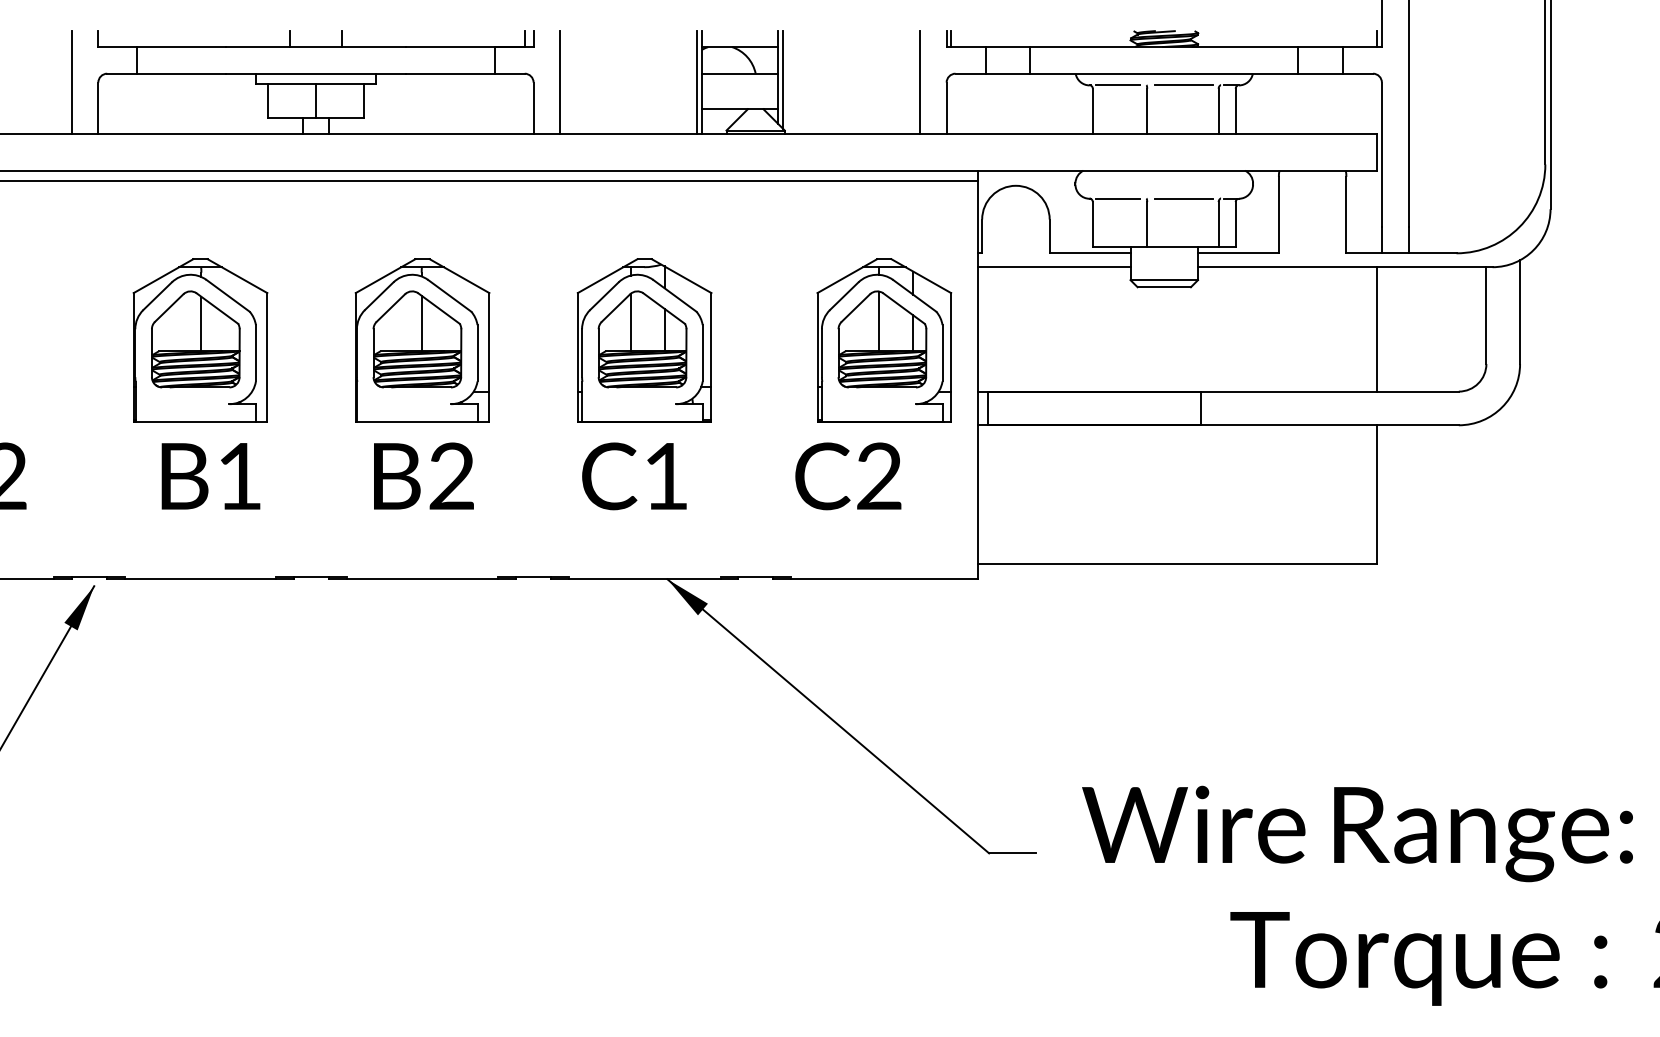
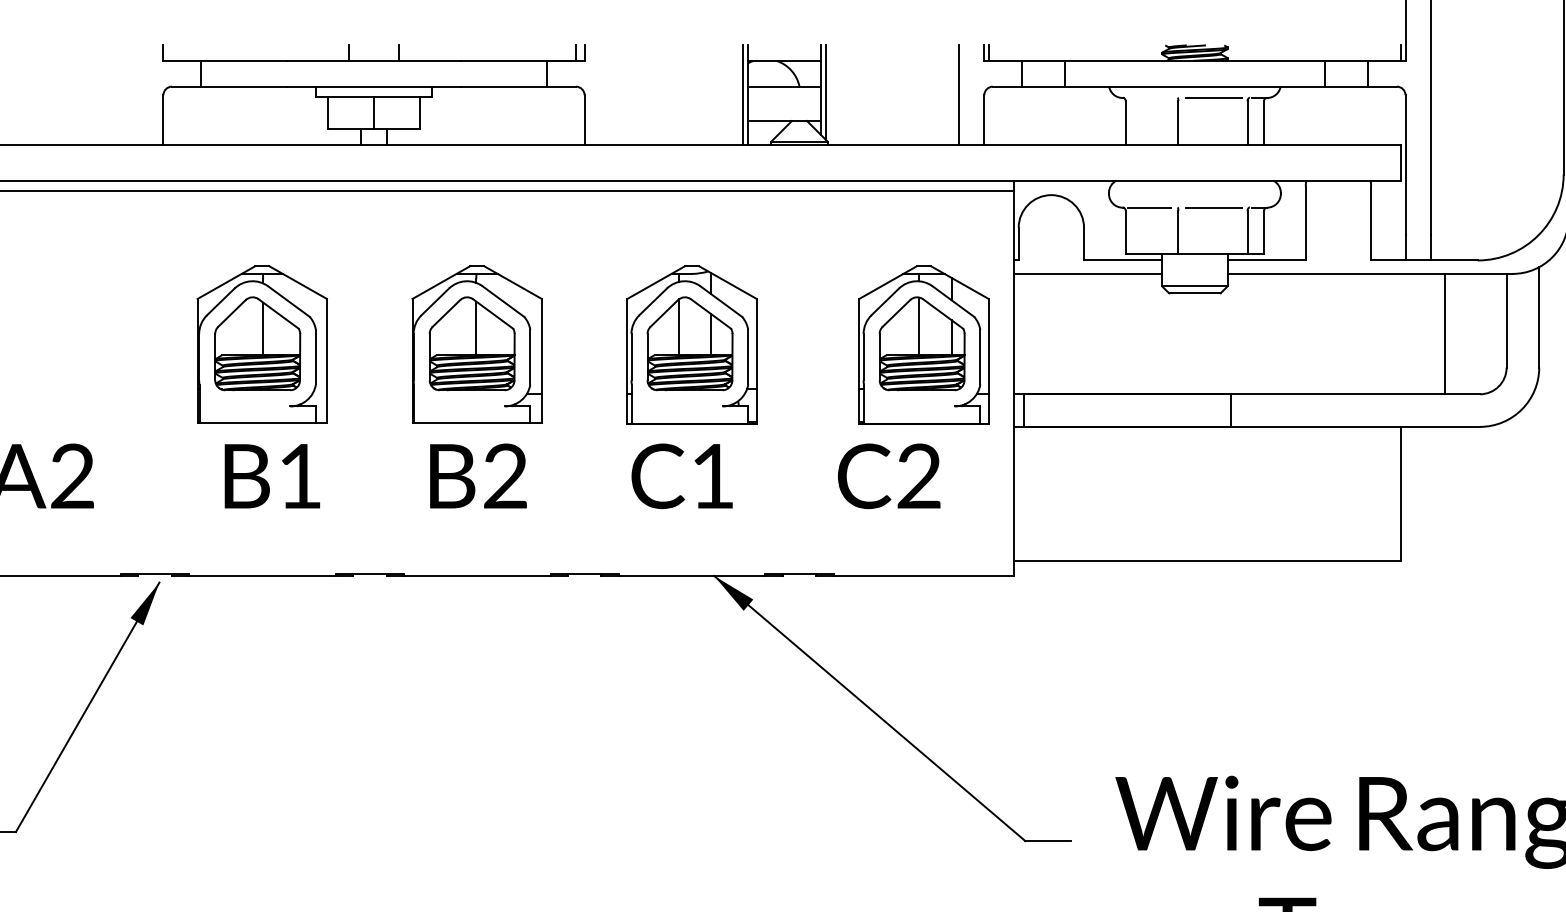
line: (71, 82) -> (137, 95), removed
line: (560, 82) -> (610, 95), removed
line: (1117, 85) -> (1149, 98), removed
line: (1377, 329) -> (1444, 334), moved

